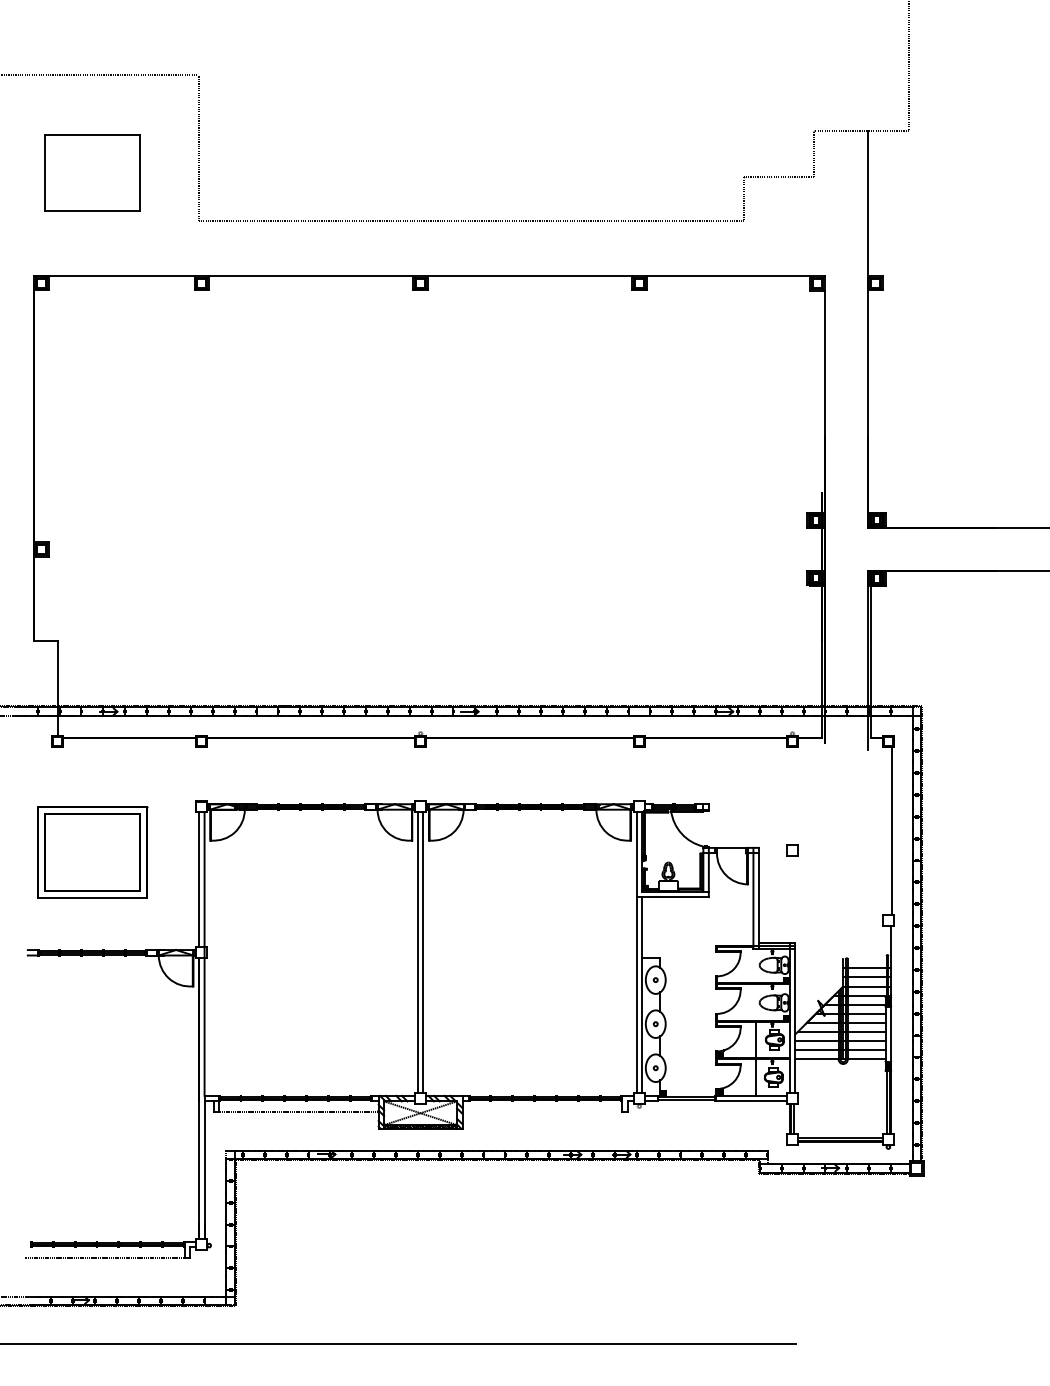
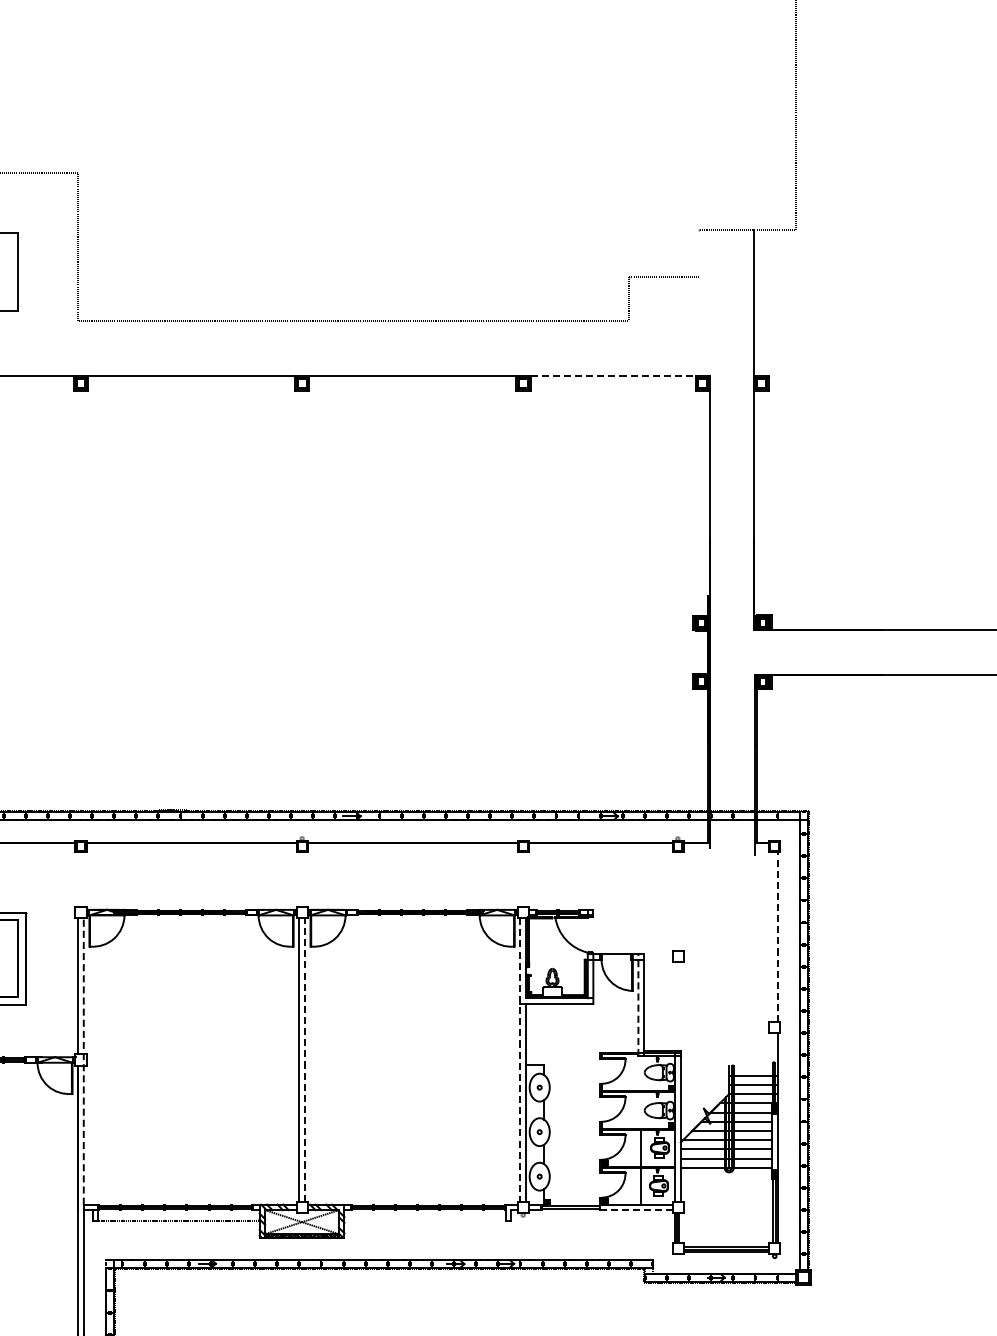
line: (813, 153) -> (699, 252), removed
line: (728, 275) -> (613, 375), solid -> dashed
line: (892, 830) -> (778, 936), solid -> dashed
line: (753, 898) -> (638, 1005), solid -> dashed
line: (423, 952) -> (305, 1059), solid -> dashed
line: (636, 953) -> (520, 1060), solid -> dashed
line: (204, 954) -> (83, 1061), solid -> dashed
line: (751, 1101) -> (636, 1210), solid -> dashed

